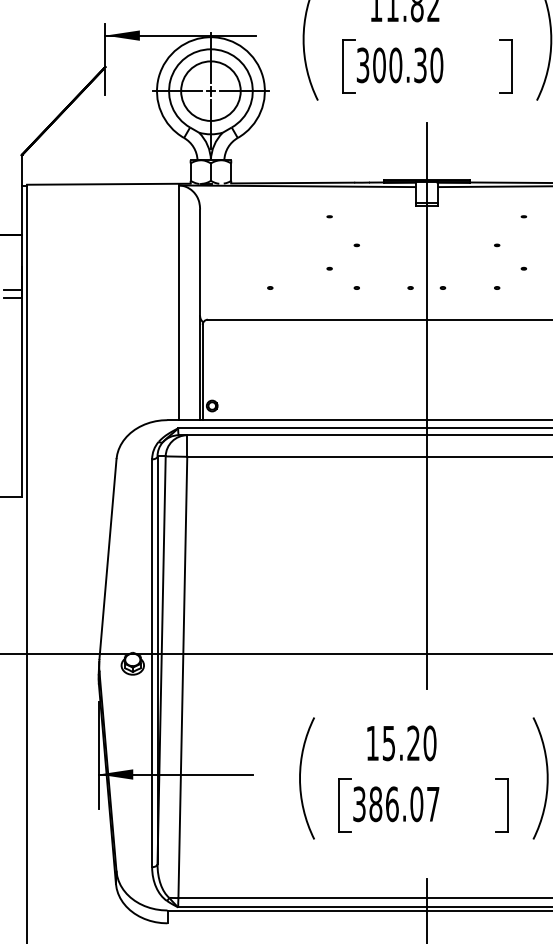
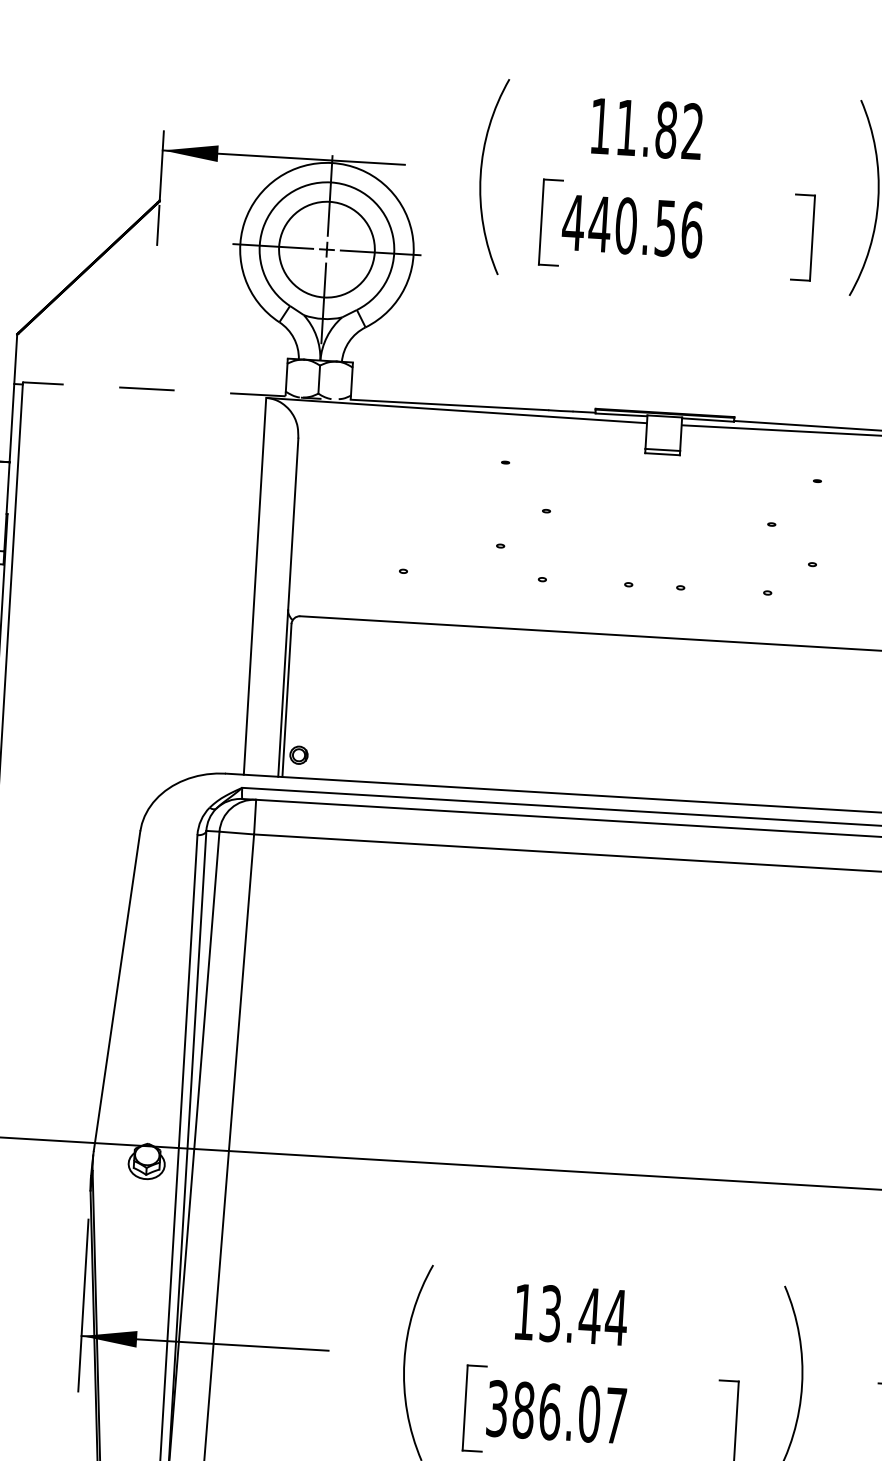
text: (399, 65) -> (632, 226), 300.30 -> 440.56
line: (108, 184) -> (153, 389), solid -> dashed
line: (426, 405) -> (643, 774), removed
text: (409, 743) -> (583, 1315), 15.20 -> 13.44

